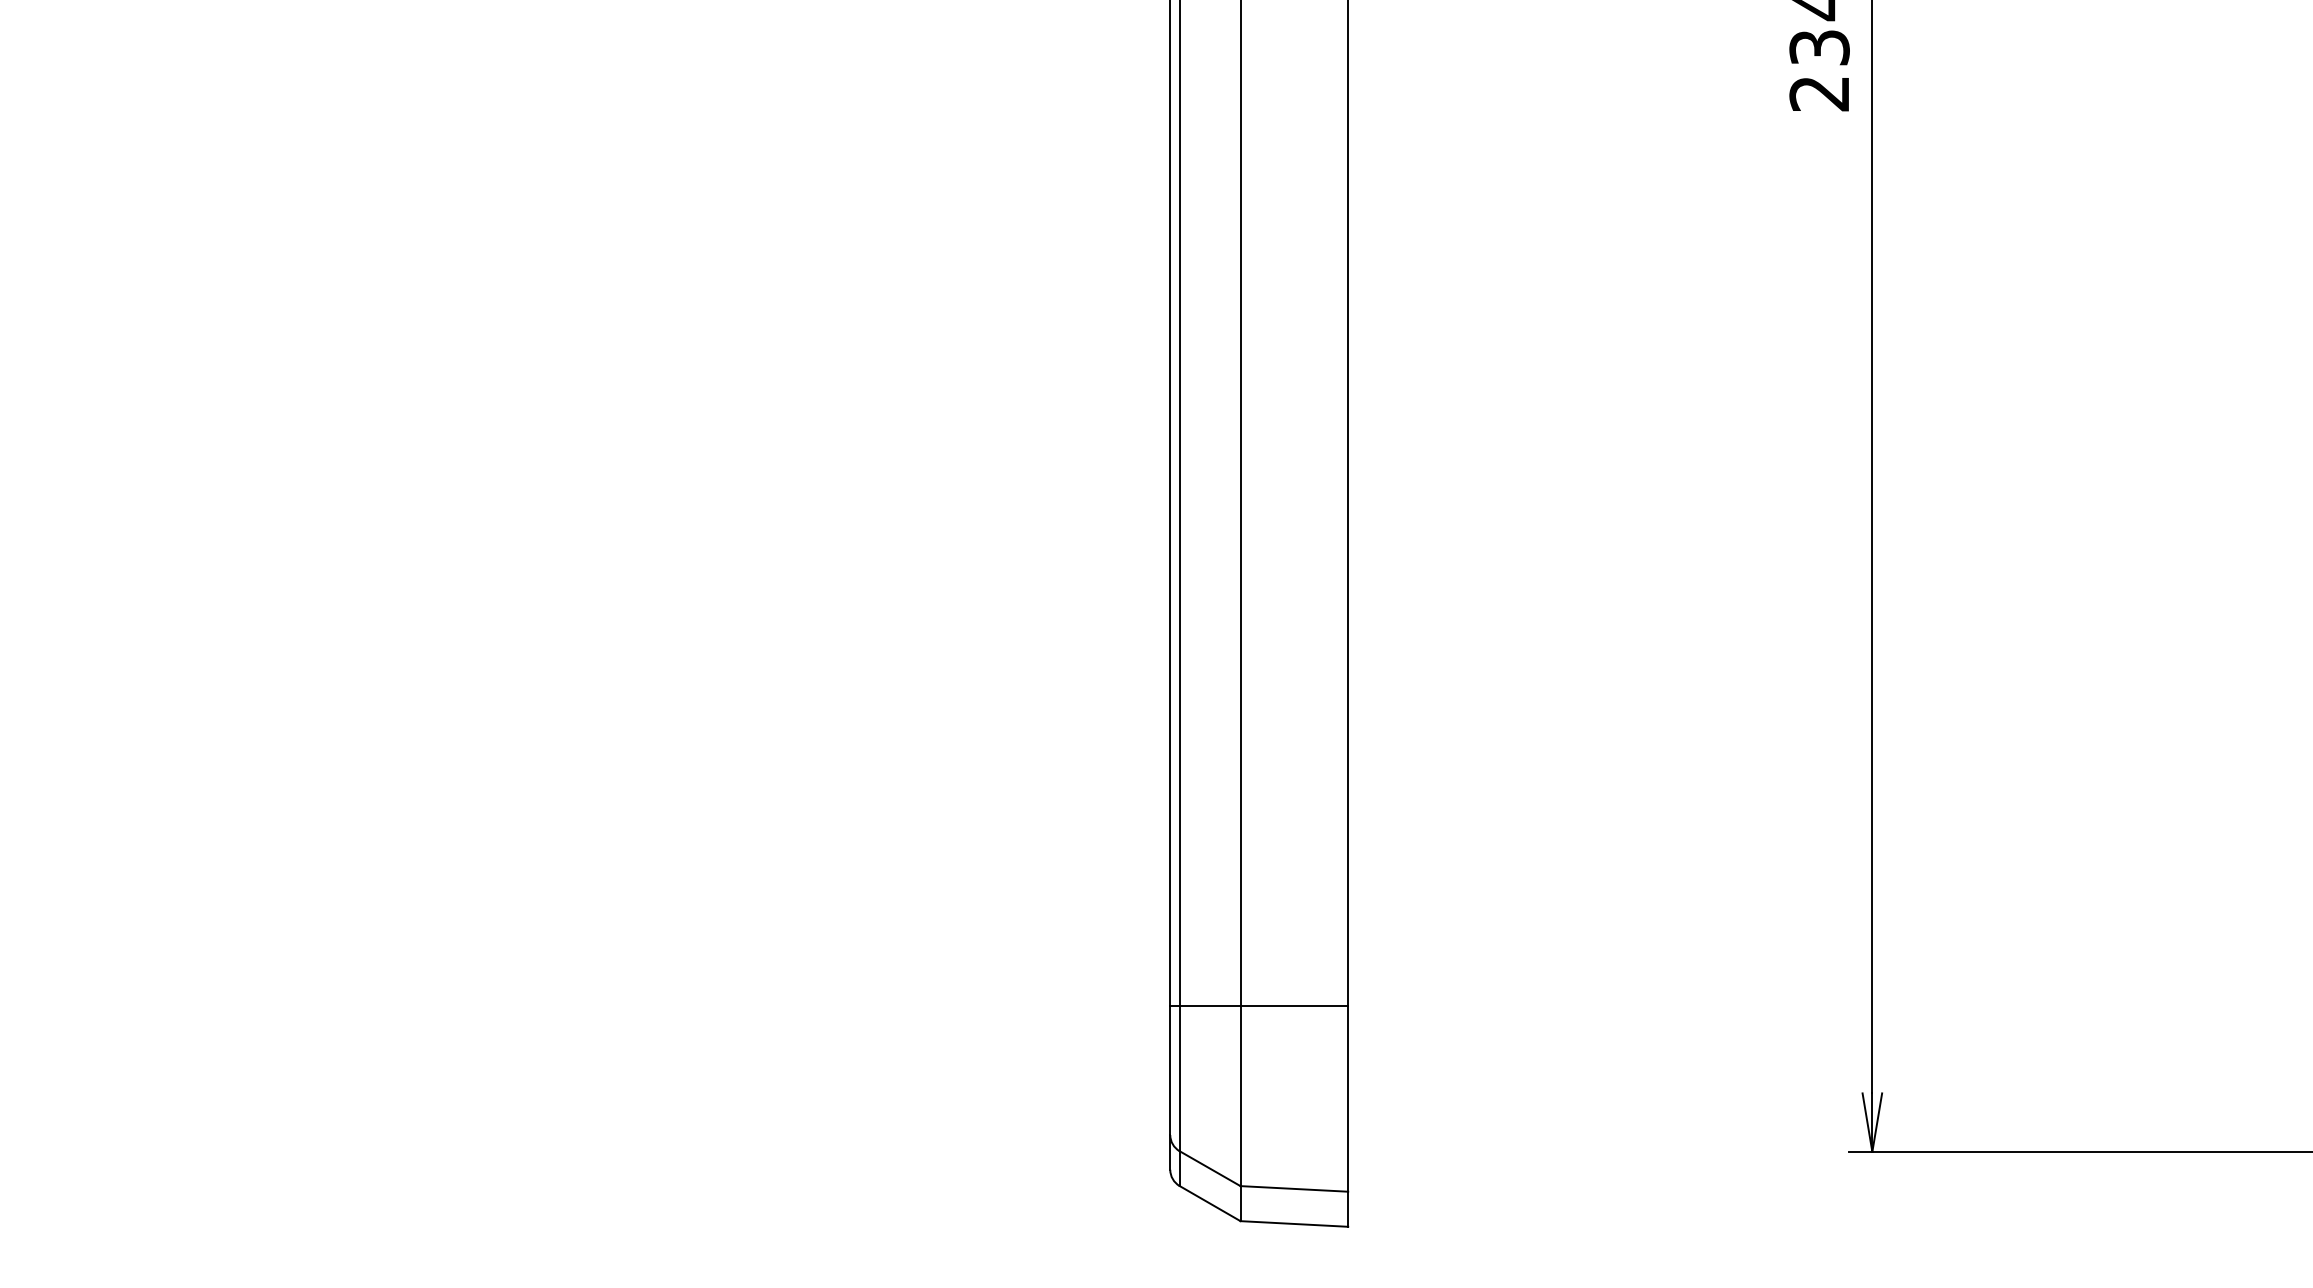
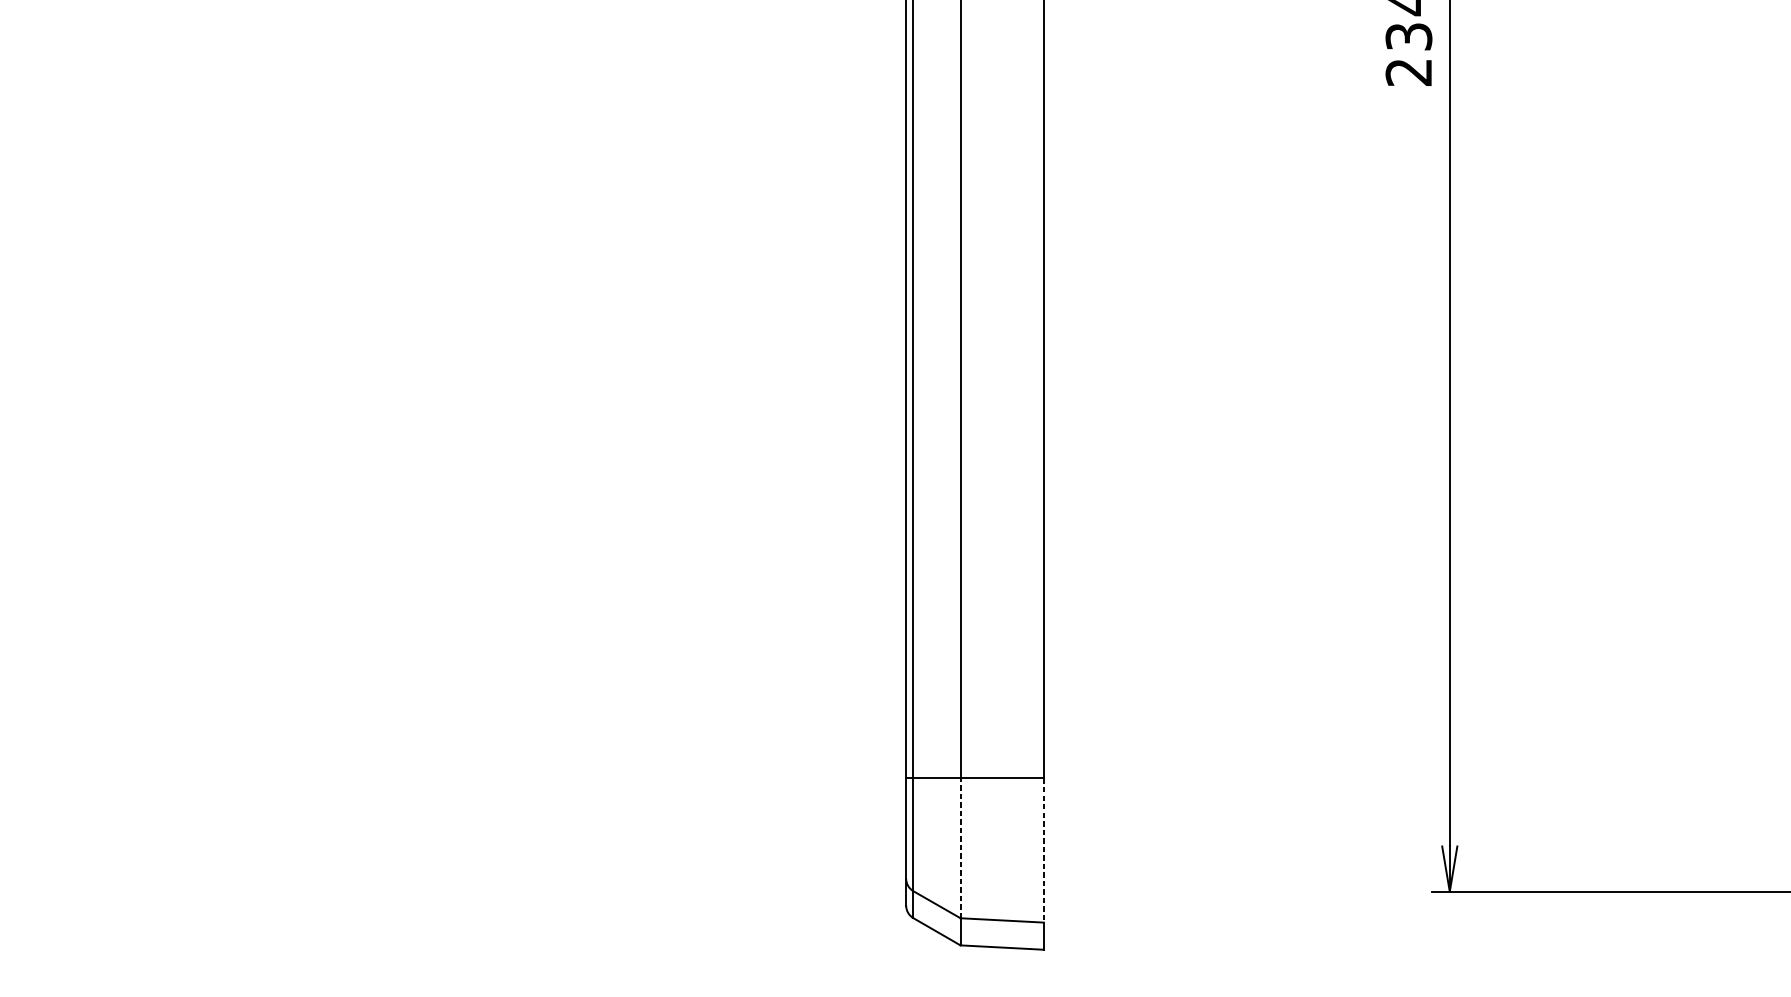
line: (1240, 1095) -> (960, 848), solid -> dashed
line: (1348, 1099) -> (1044, 851), solid -> dashed

